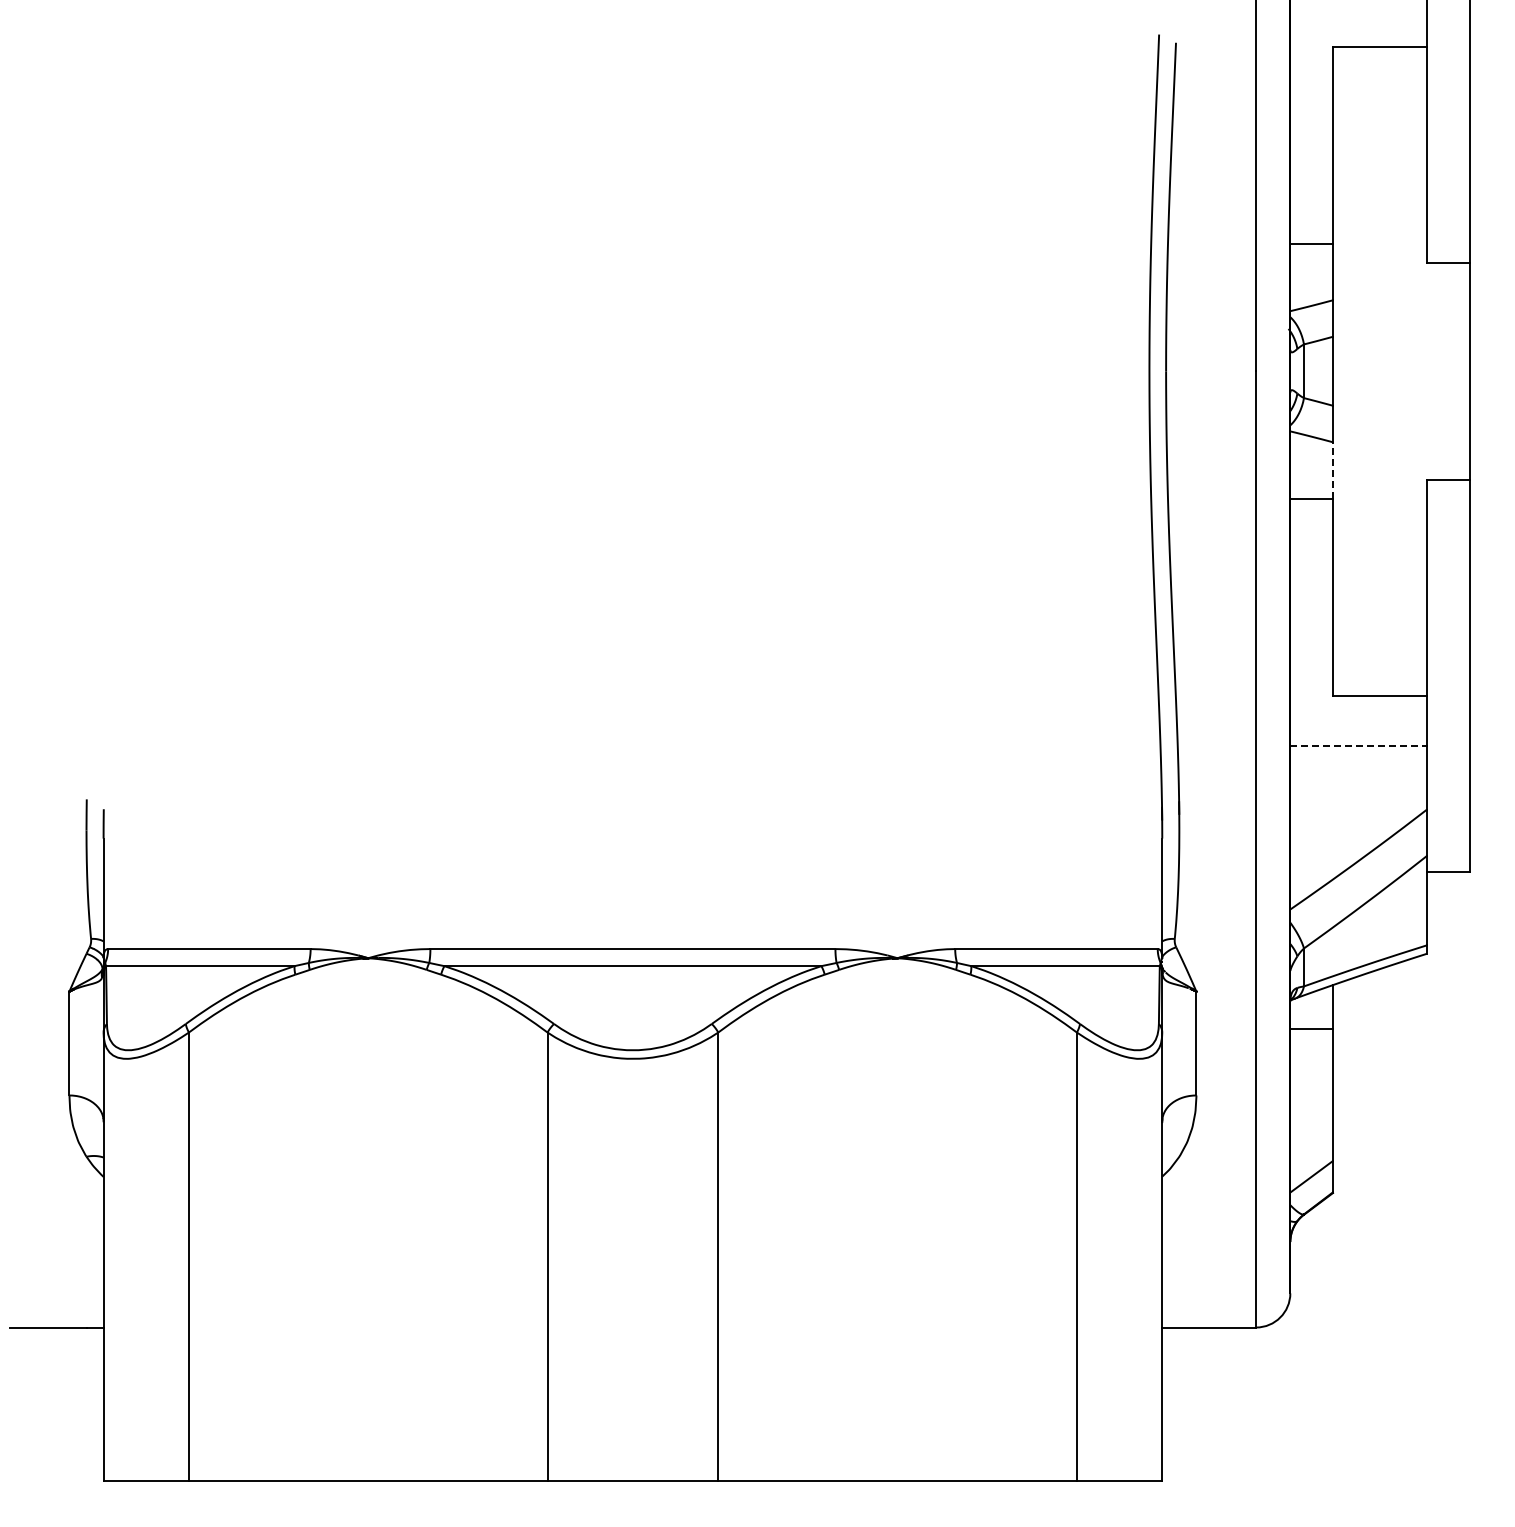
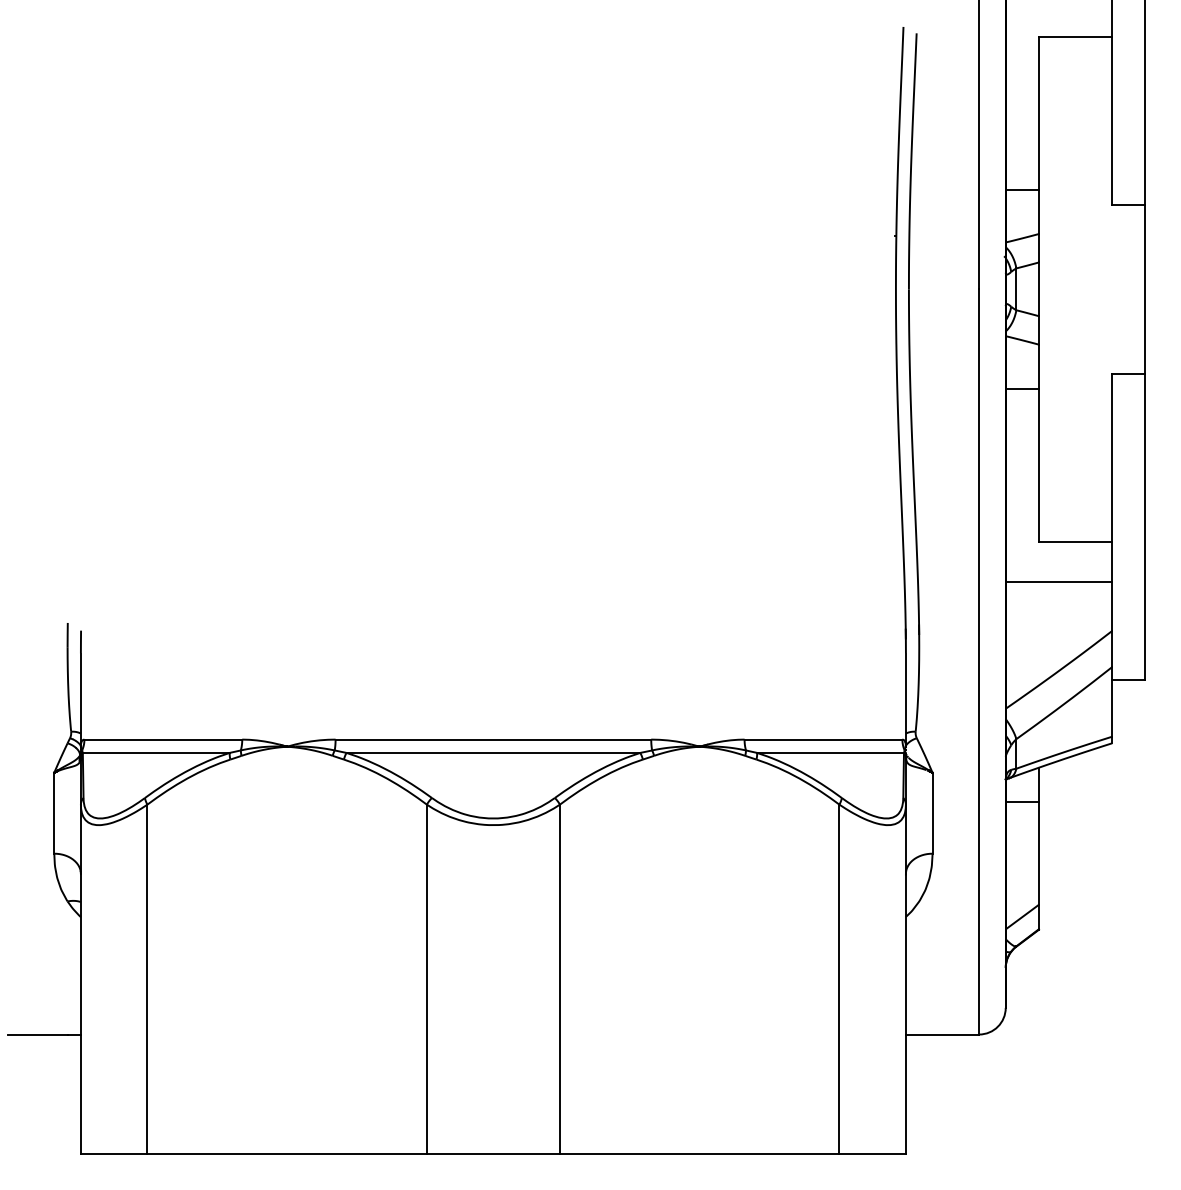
line: (1333, 470) -> (1039, 366), dashed -> solid
line: (1359, 746) -> (1059, 581), dashed -> solid

